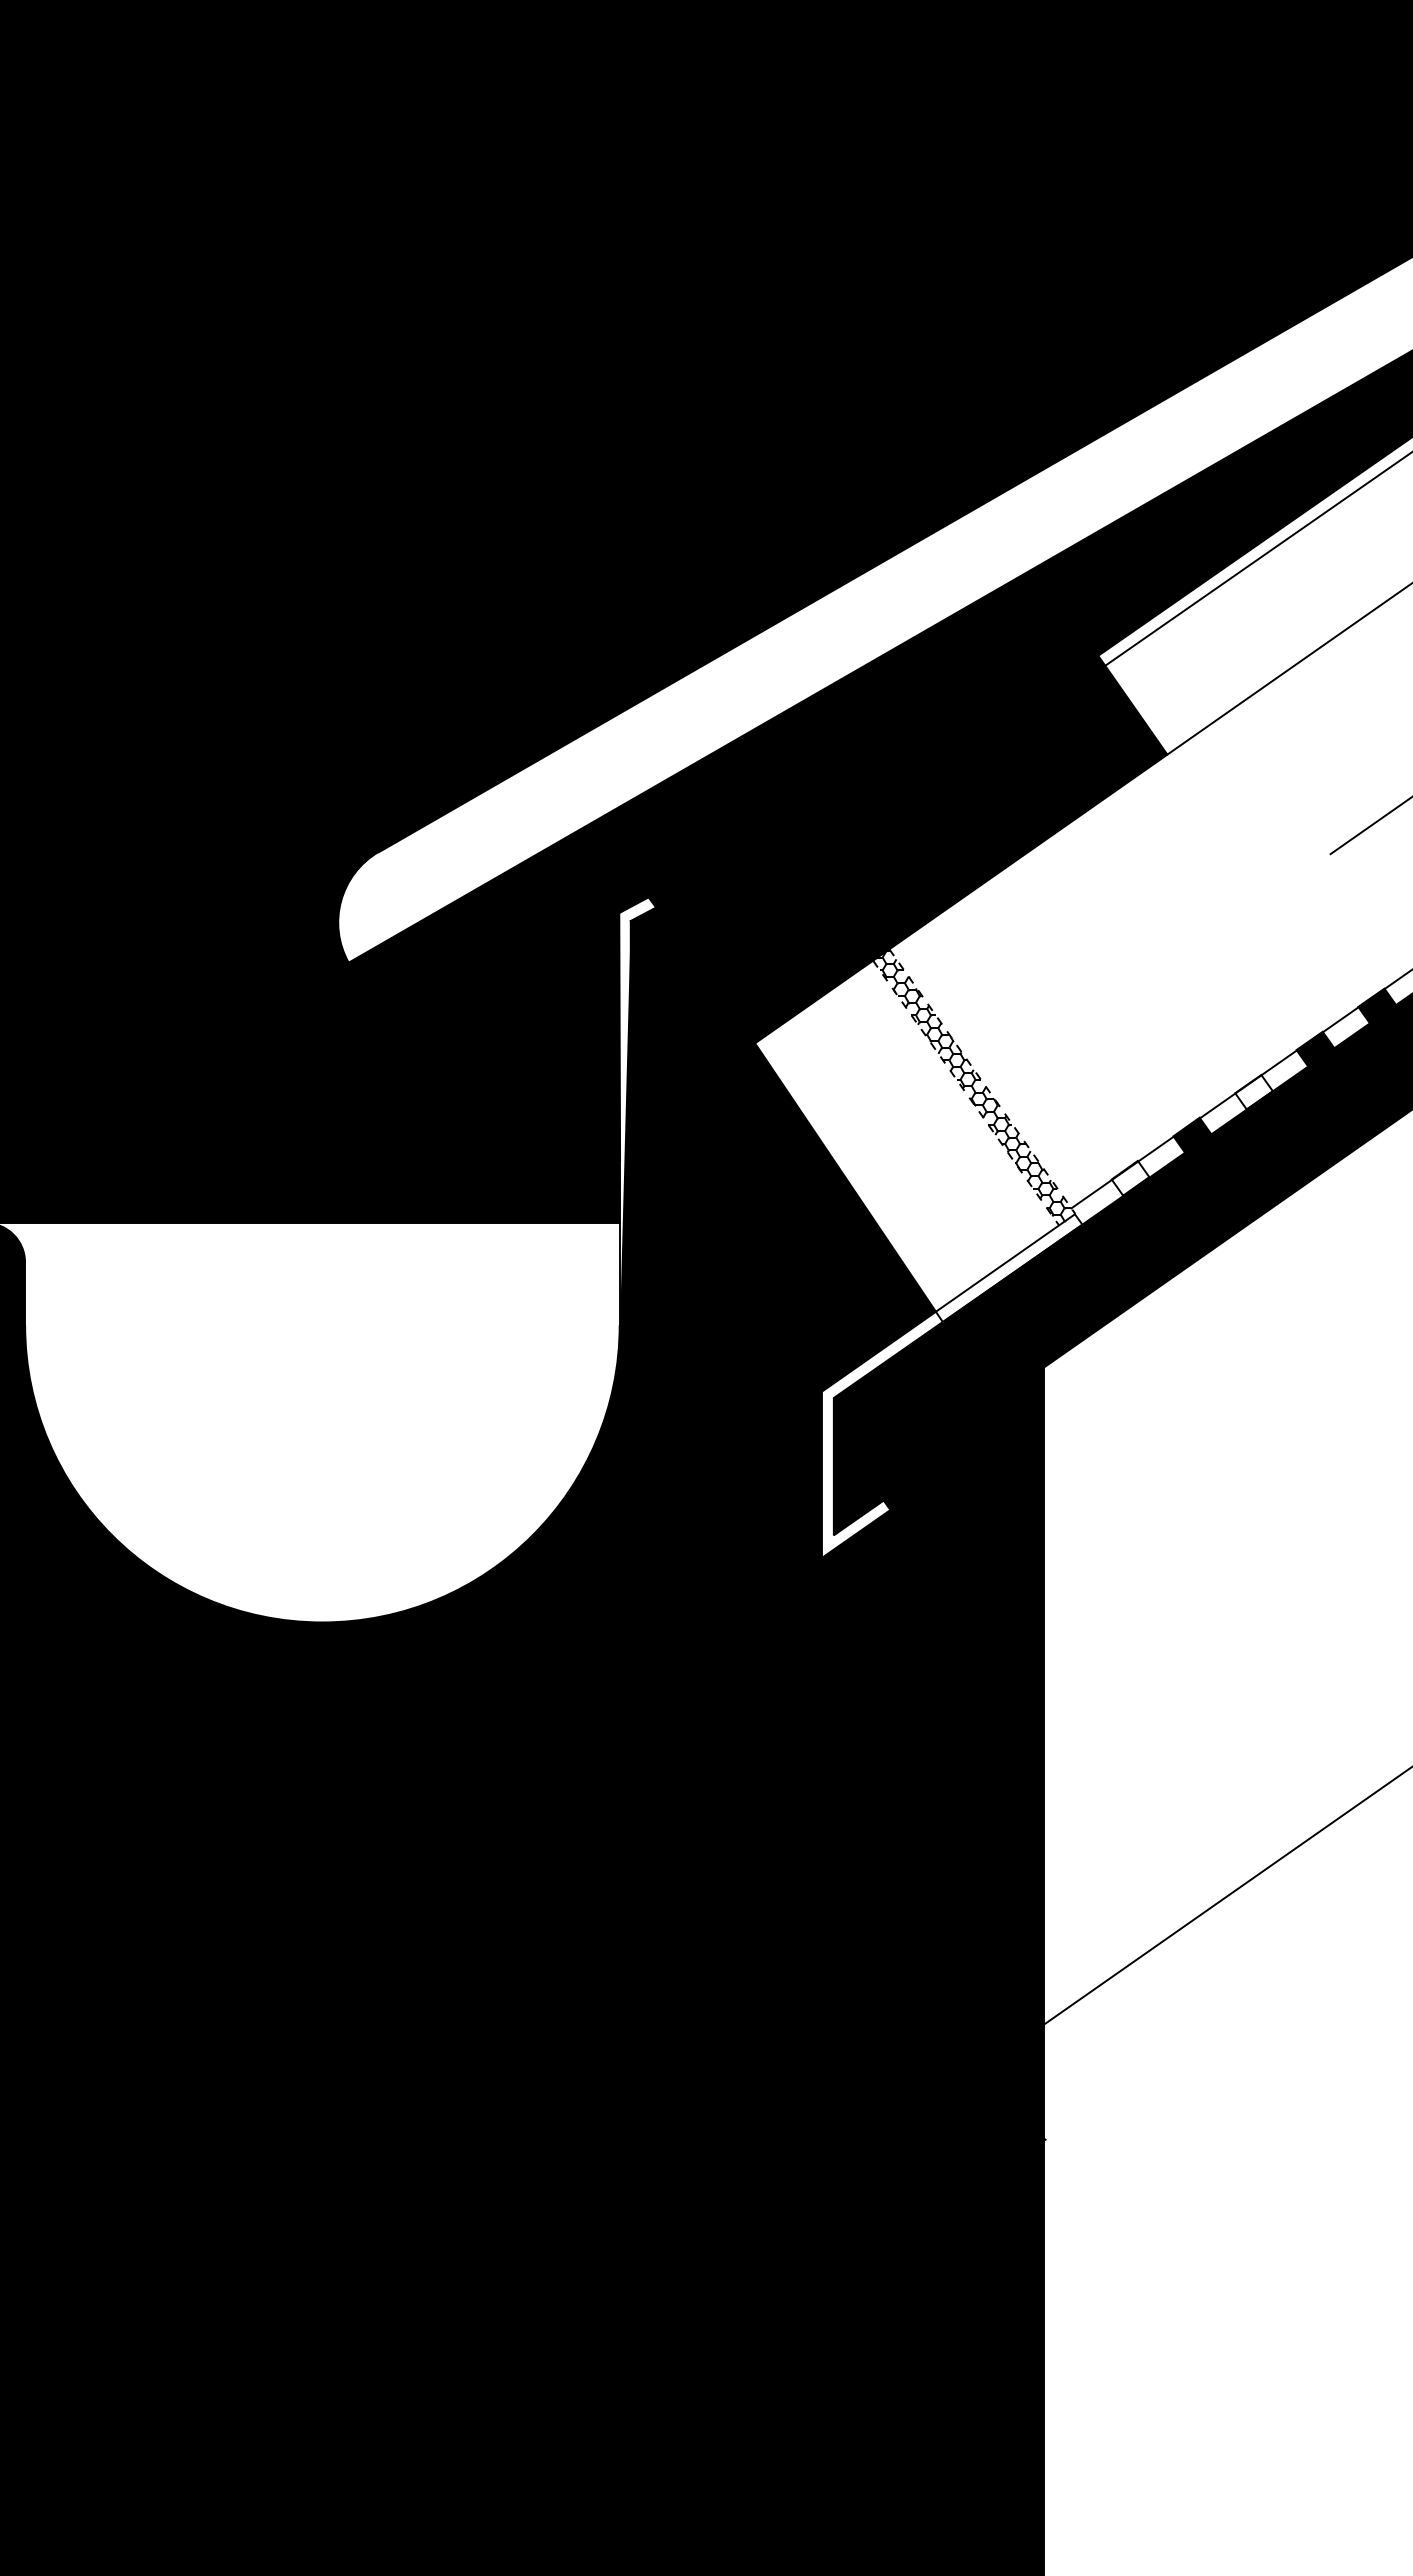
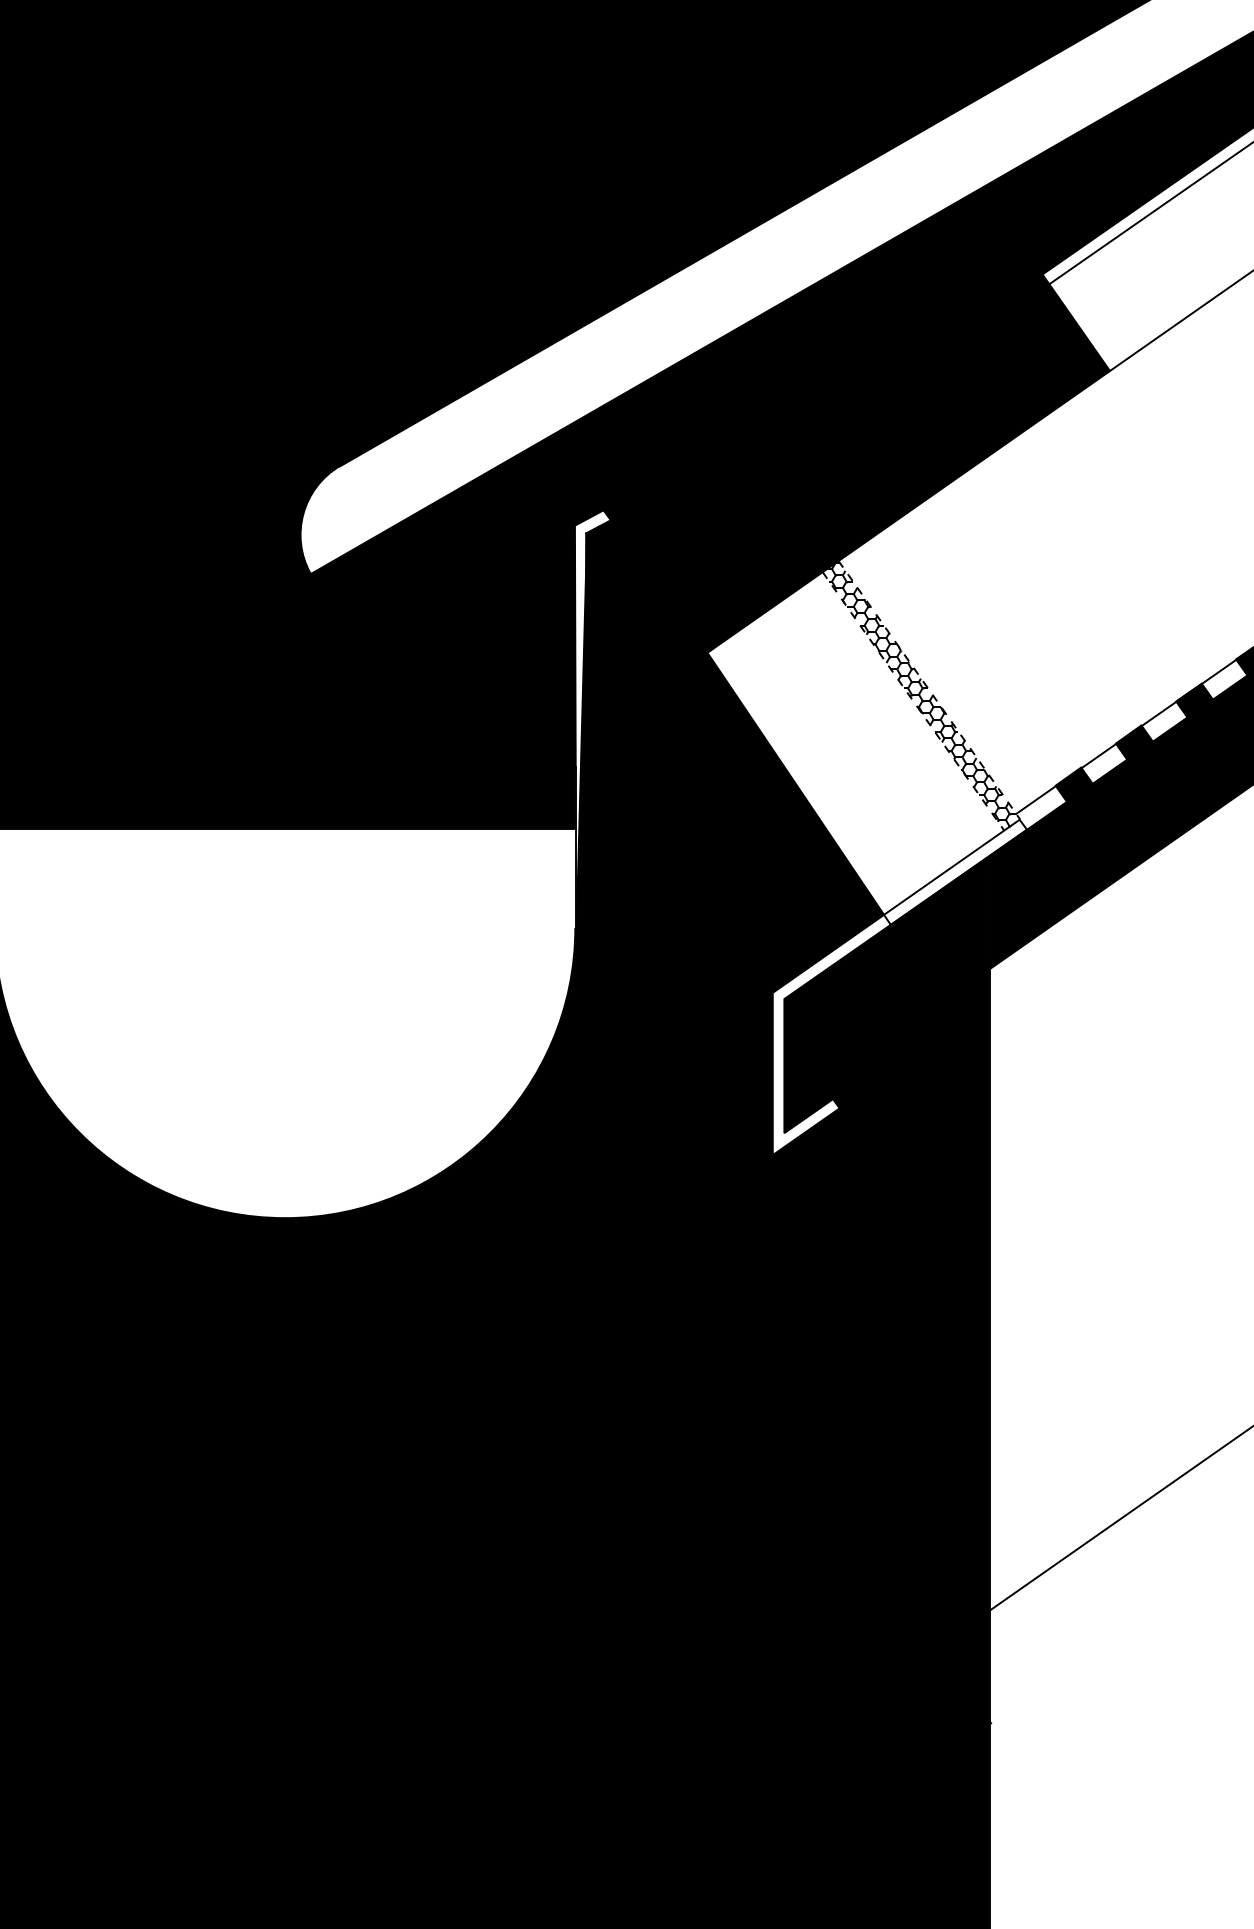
fill: (1253, 1092) -> (1194, 700), added
fill: (1130, 1177) -> (1073, 783), added

